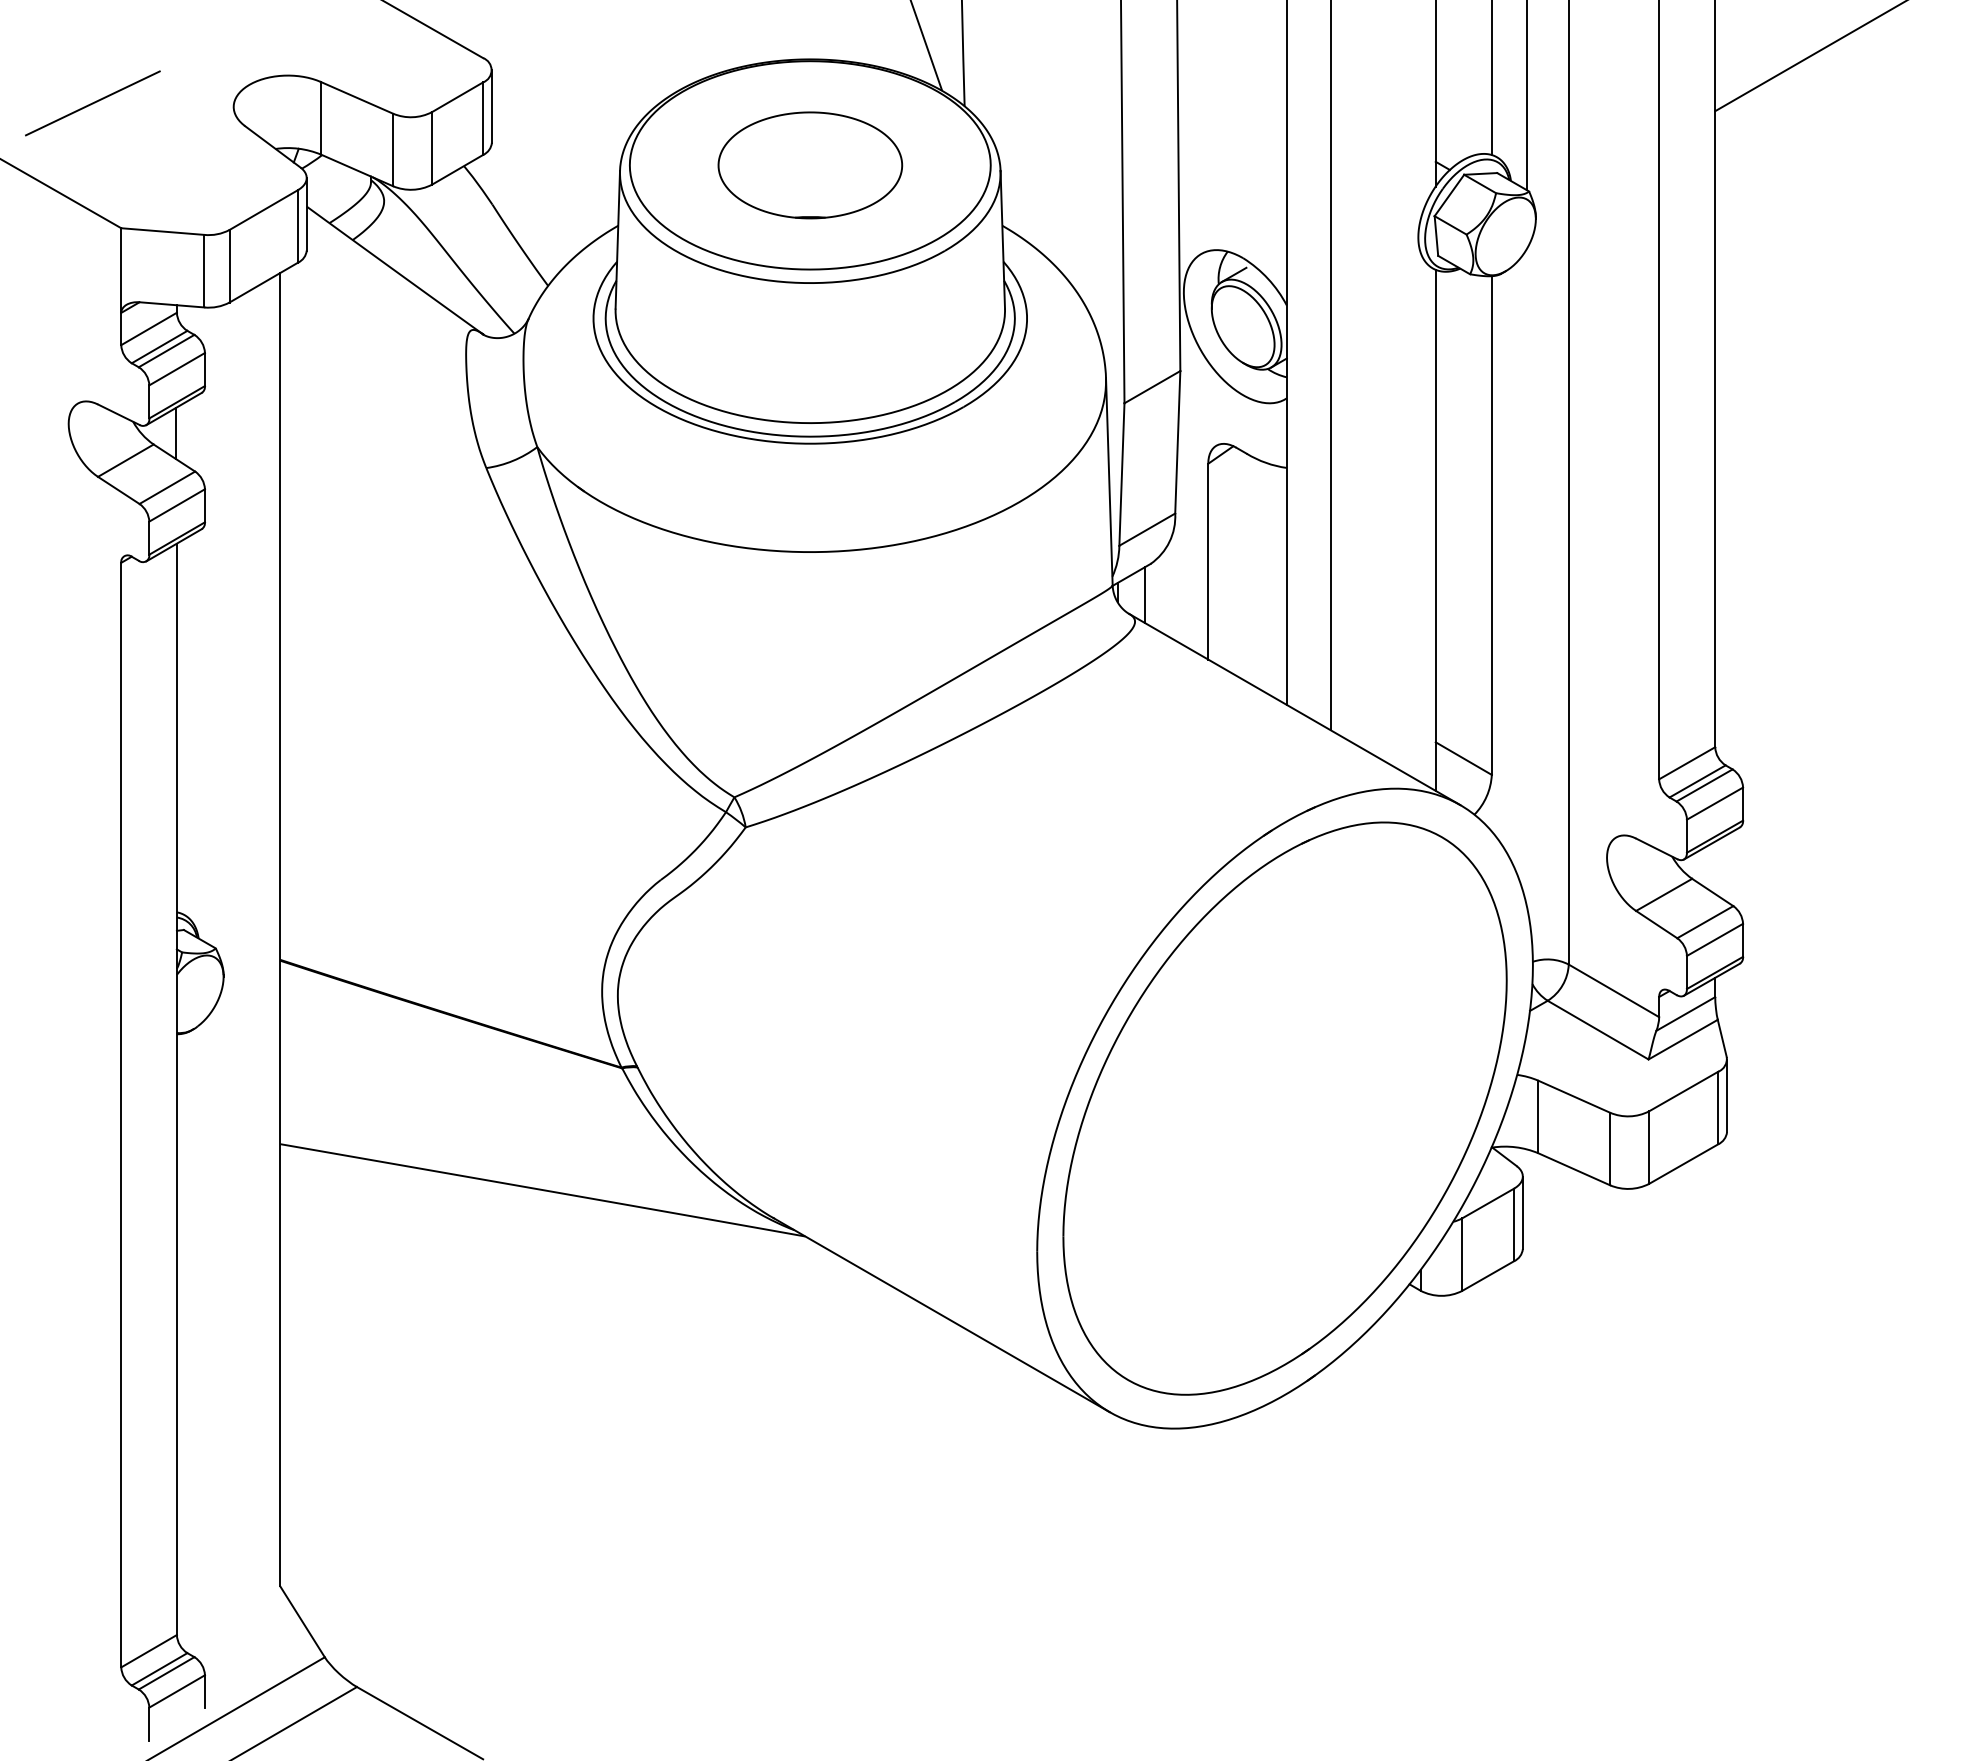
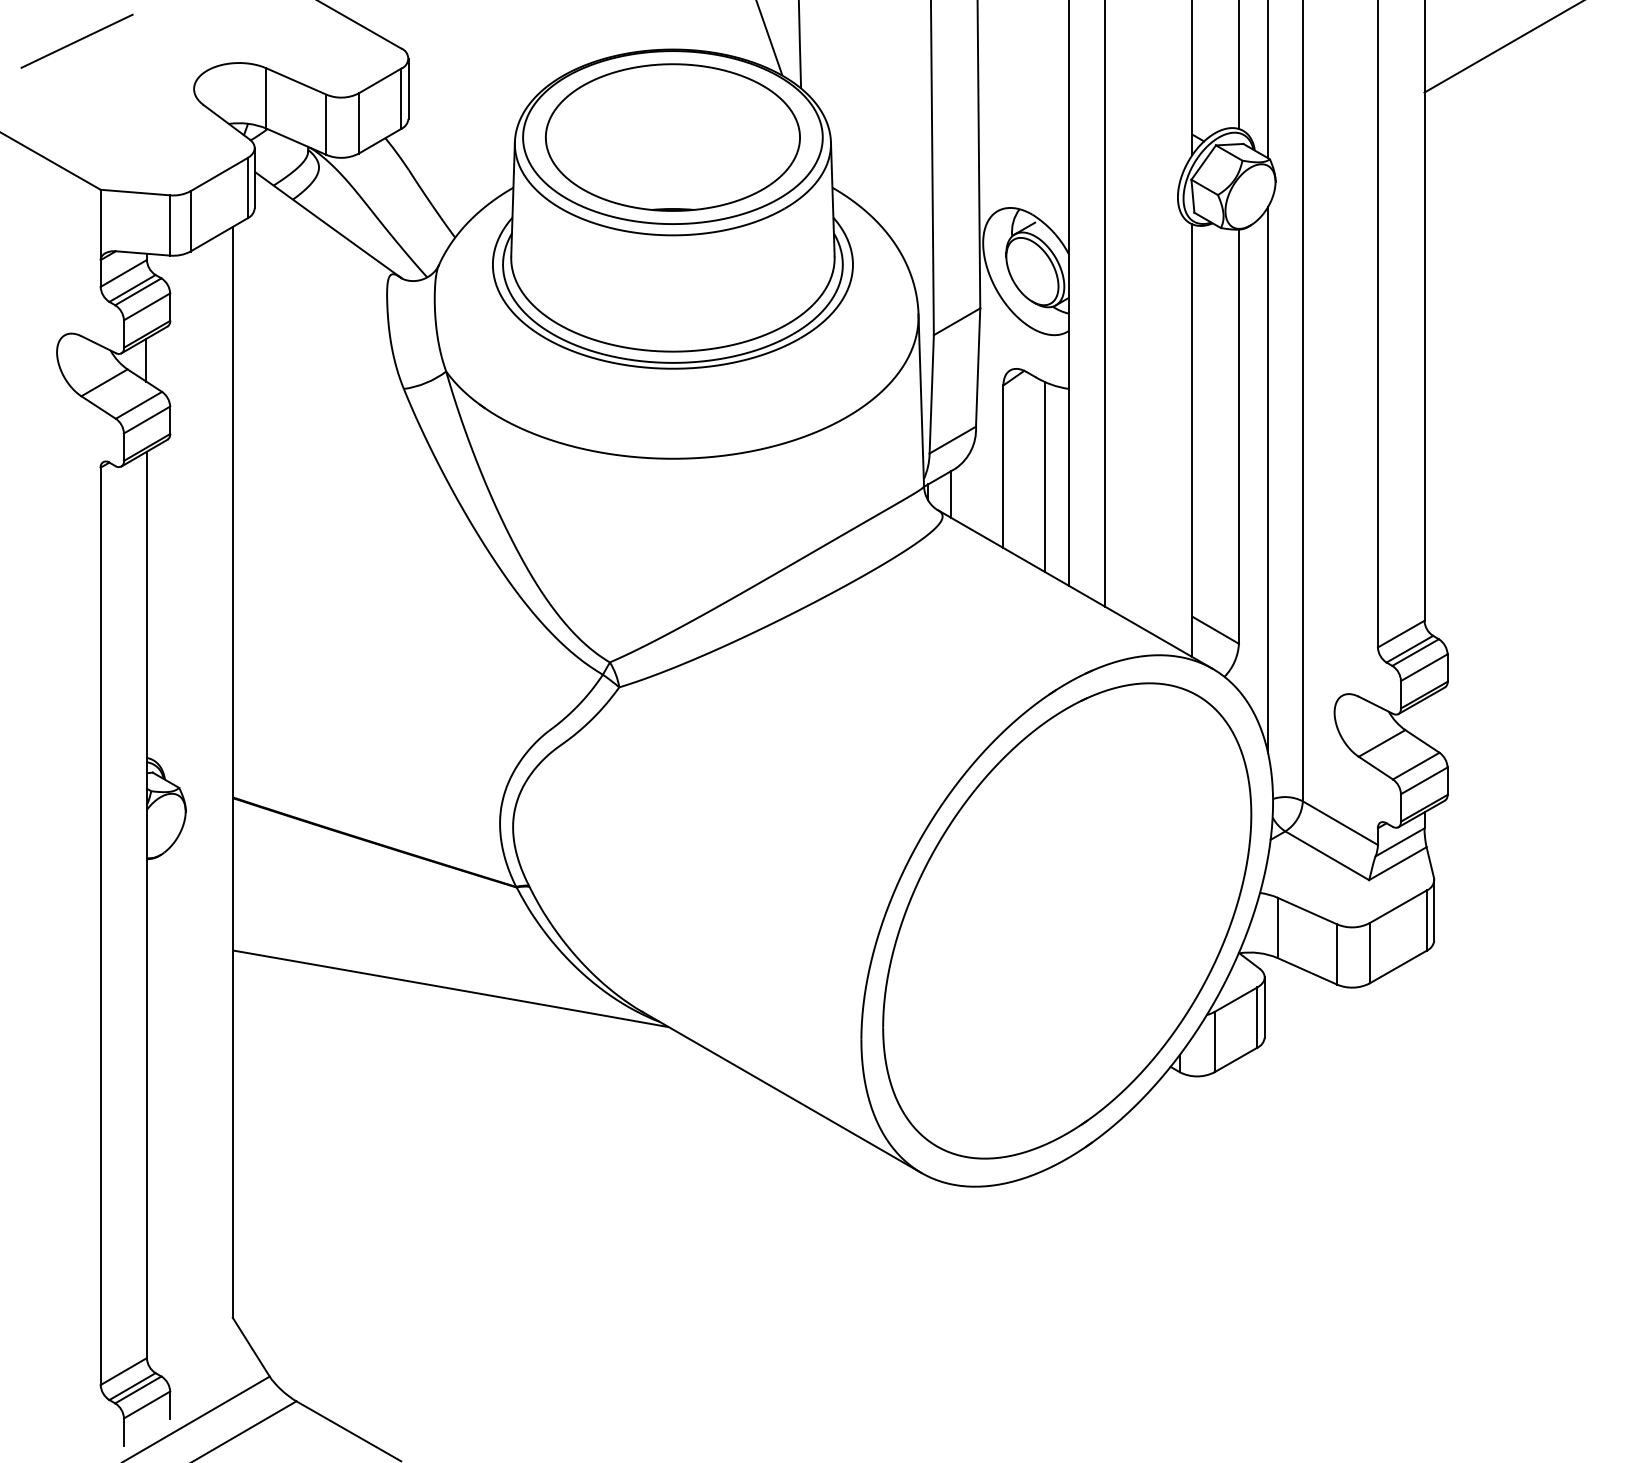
line: (92, 103) -> (76, 41), moved
part: (810, 165) -> (673, 137), size x1.67
line: (1258, 573) -> (1045, 476), added
line: (1526, 577) -> (1267, 479), added

